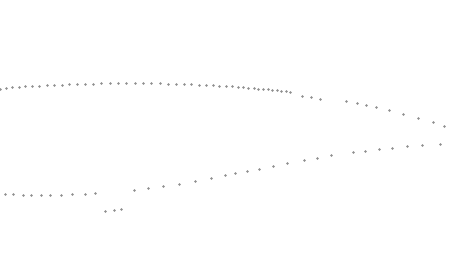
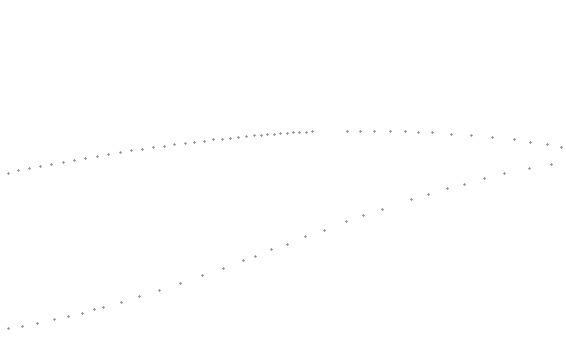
part: (311, 97) -> (361, 130), moved
part: (113, 210) -> (93, 310), moved

